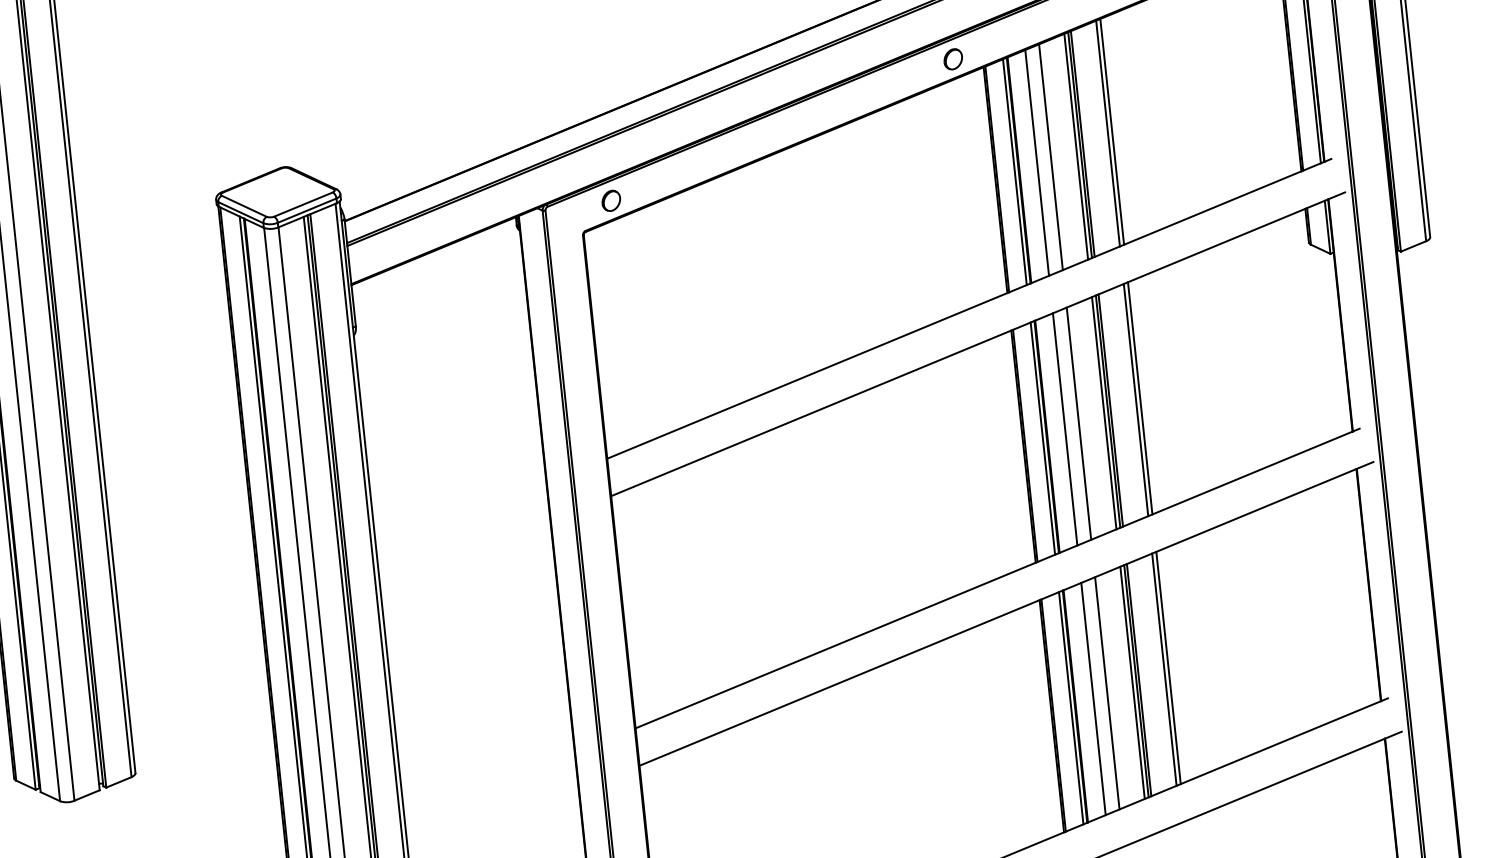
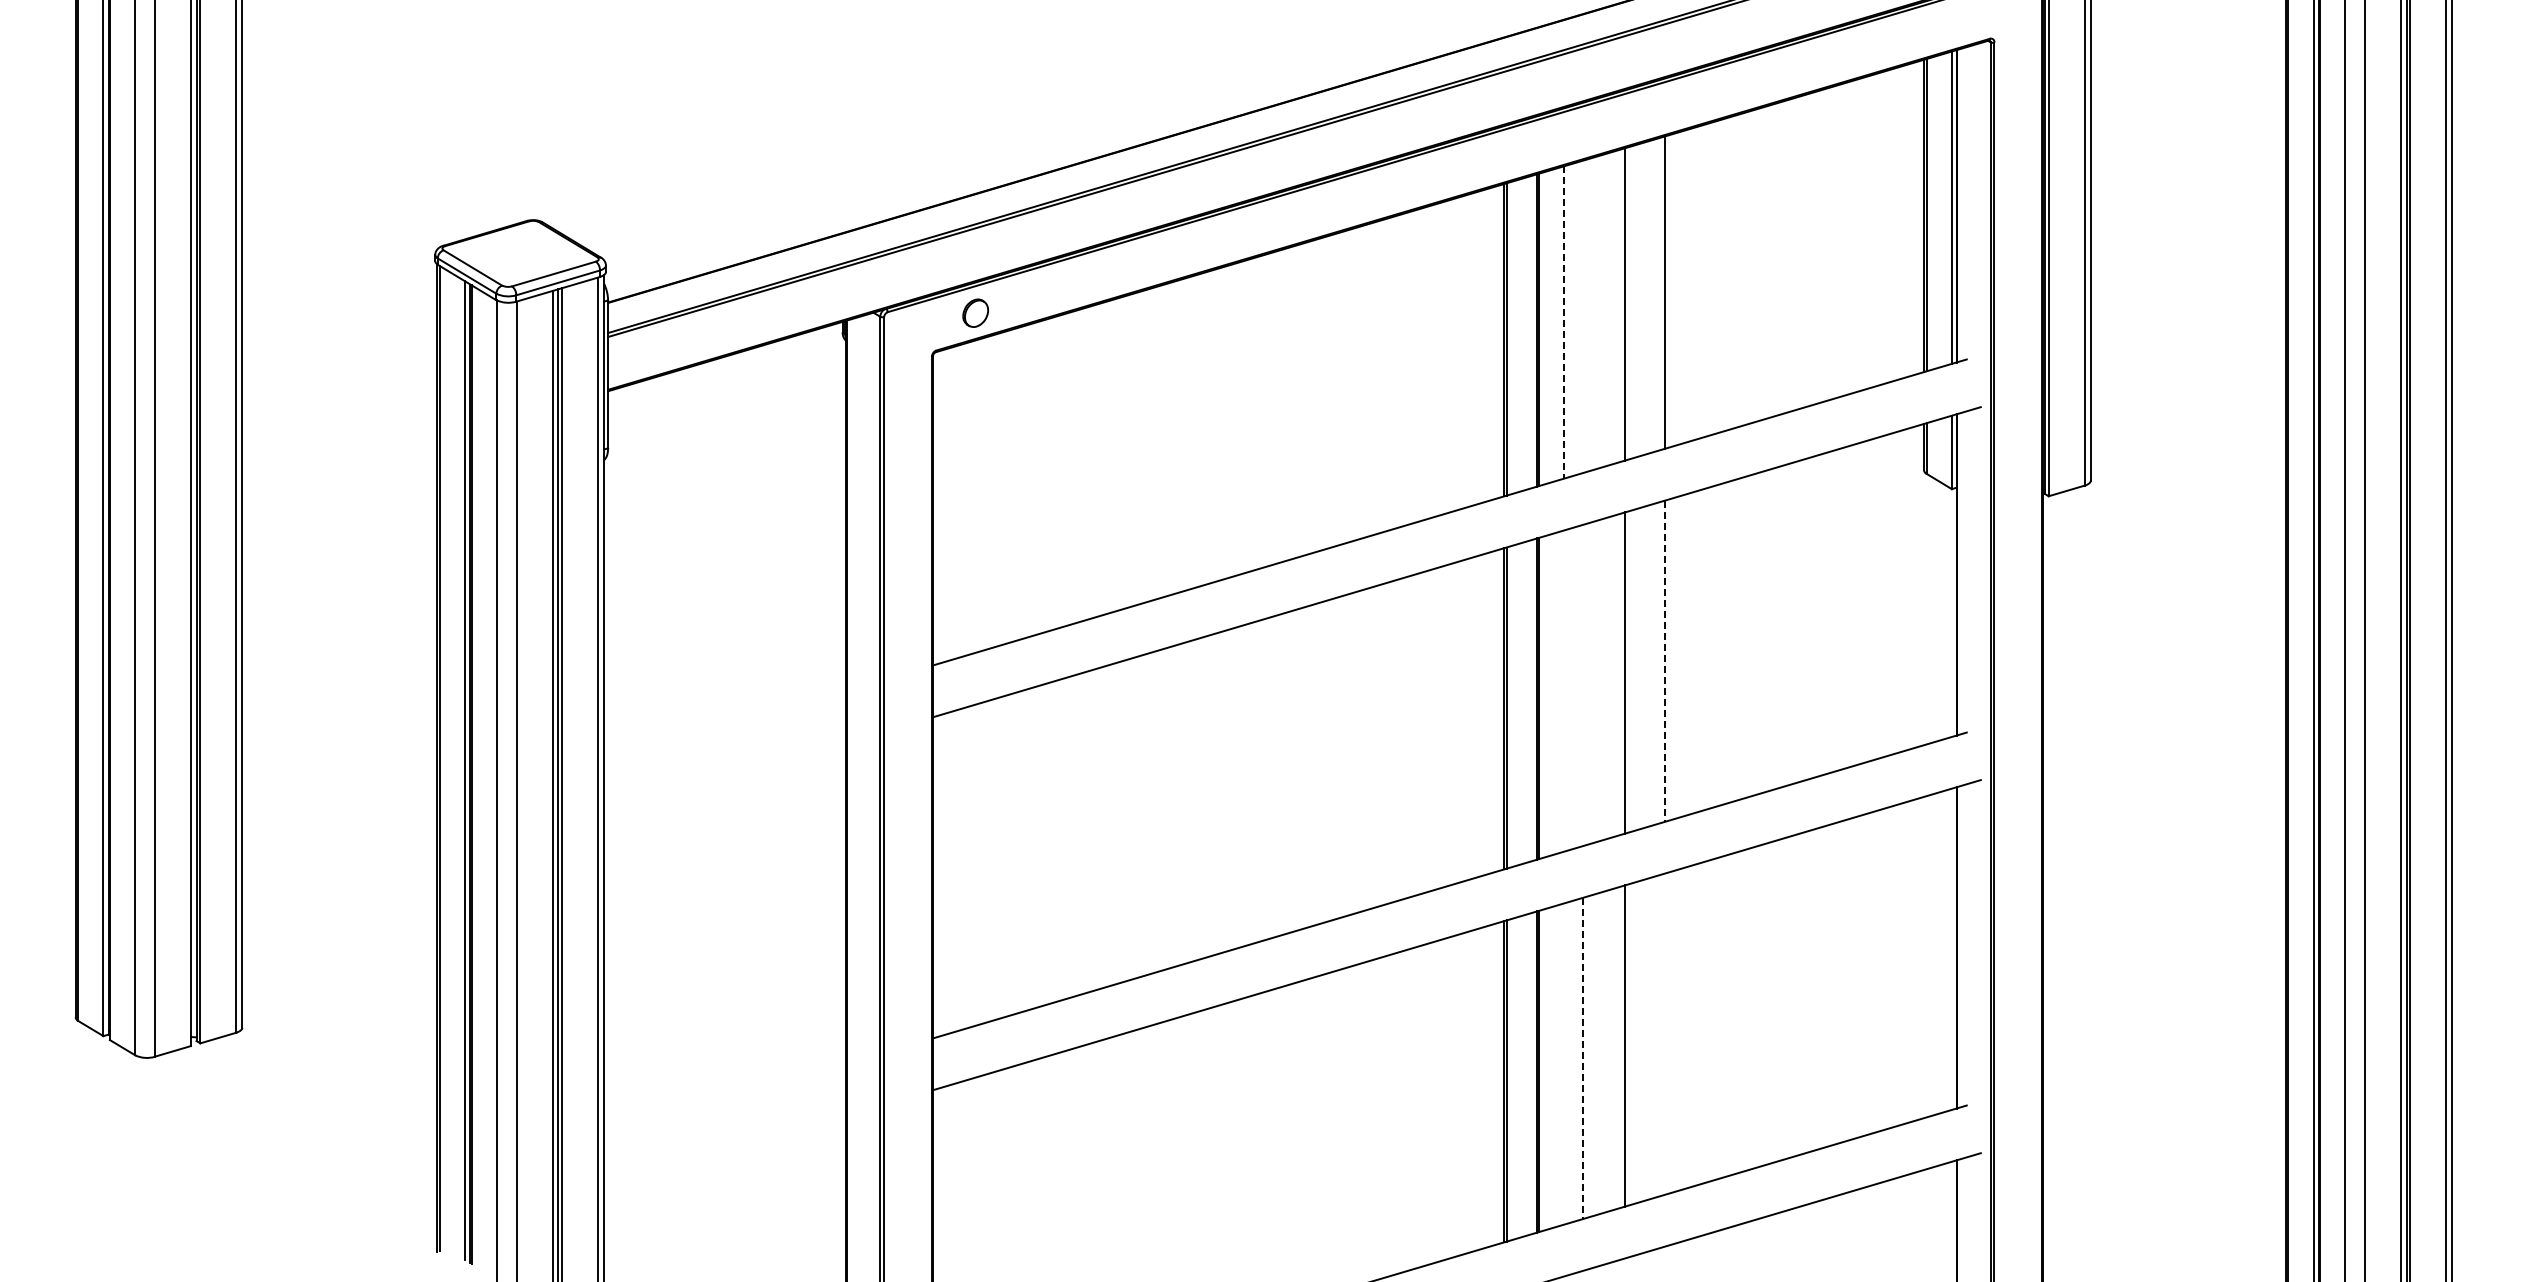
part: (952, 59) -> (1463, 168), removed
line: (1111, 131) -> (1670, 290), removed
line: (1082, 144) -> (1628, 303), removed
line: (1076, 146) -> (1619, 305), removed
line: (1050, 157) -> (1583, 316), removed
line: (1037, 163) -> (1563, 323), solid -> dashed
line: (1014, 171) -> (1531, 331), removed
line: (1139, 398) -> (1670, 659), removed
line: (1135, 400) -> (1664, 661), solid -> dashed
line: (1110, 410) -> (1628, 671), removed
line: (1104, 413) -> (1619, 674), removed
line: (1078, 423) -> (1583, 684), removed
line: (1064, 428) -> (1563, 690), removed
line: (1042, 438) -> (1531, 700), removed
line: (1168, 668) -> (1670, 1032), removed
line: (1164, 669) -> (1664, 1033), removed
line: (1138, 679) -> (1628, 1044), removed
line: (1132, 682) -> (1619, 1047), removed
line: (1107, 693) -> (1583, 1058), solid -> dashed
line: (1093, 698) -> (1563, 1063), removed
line: (1070, 708) -> (1531, 1073), removed

